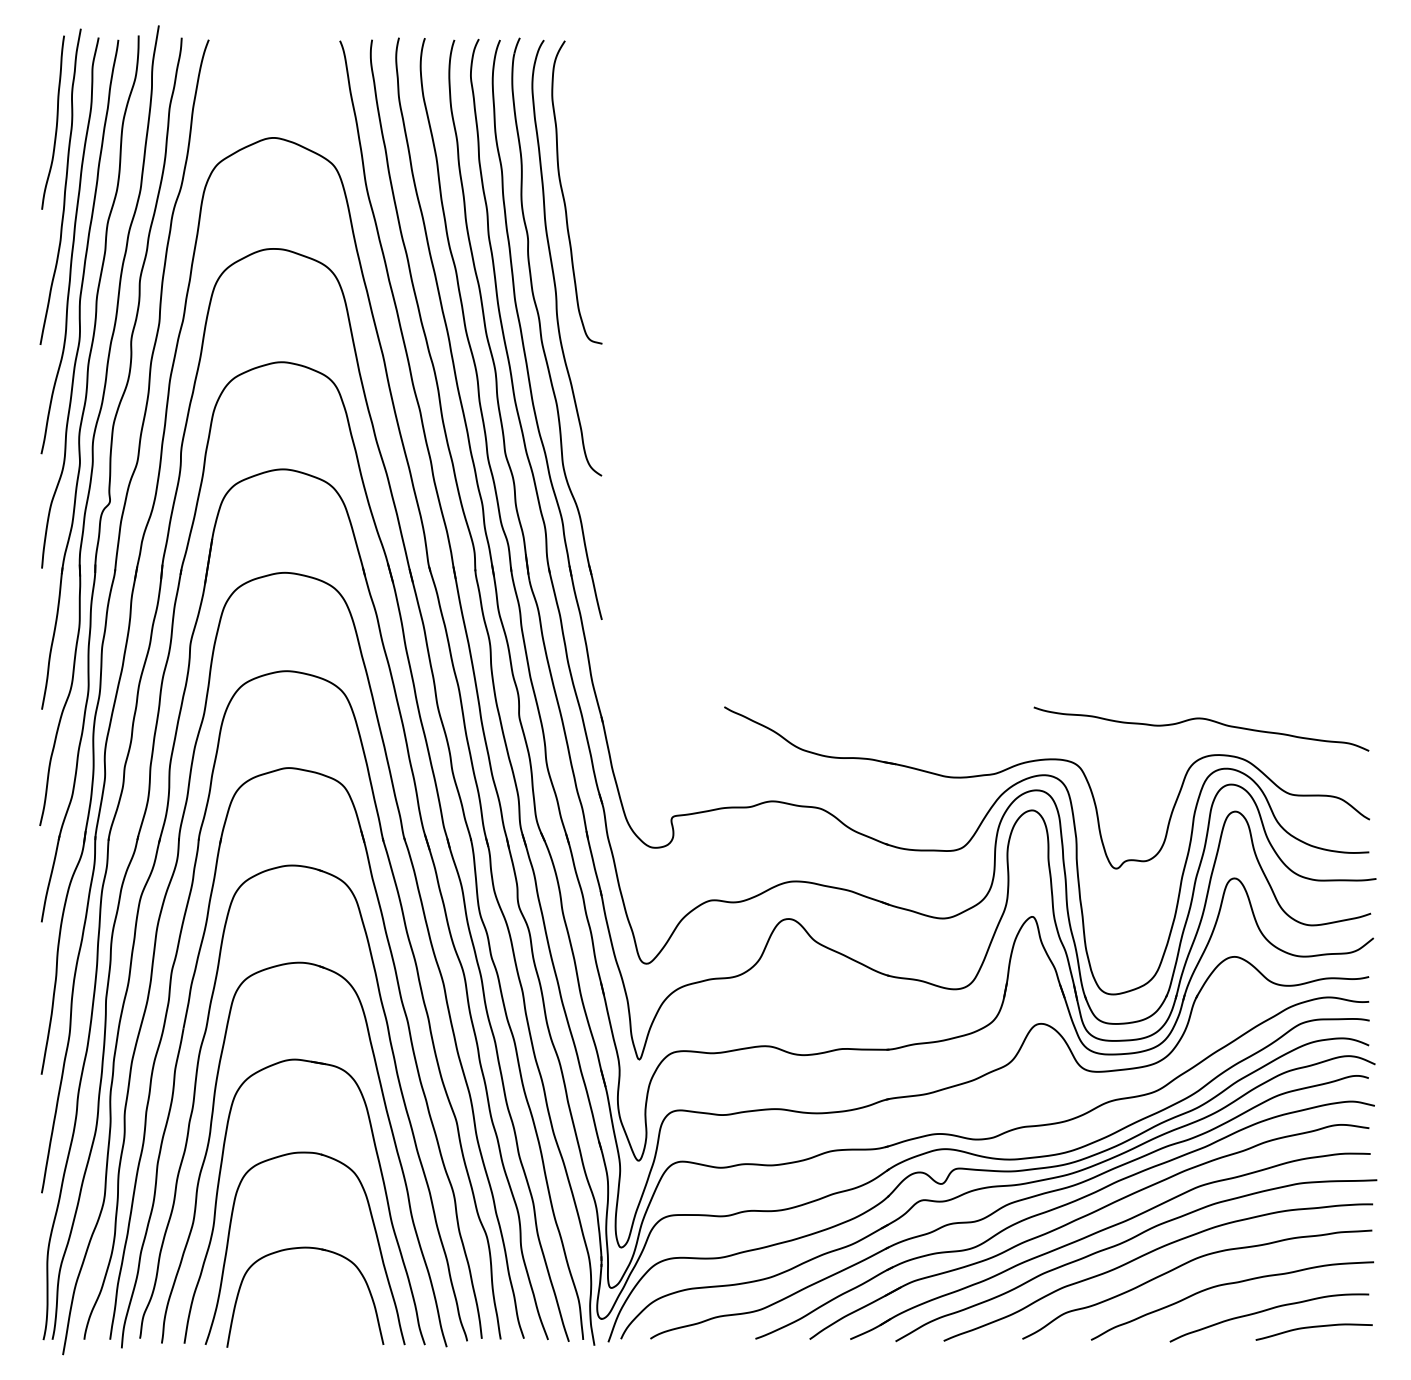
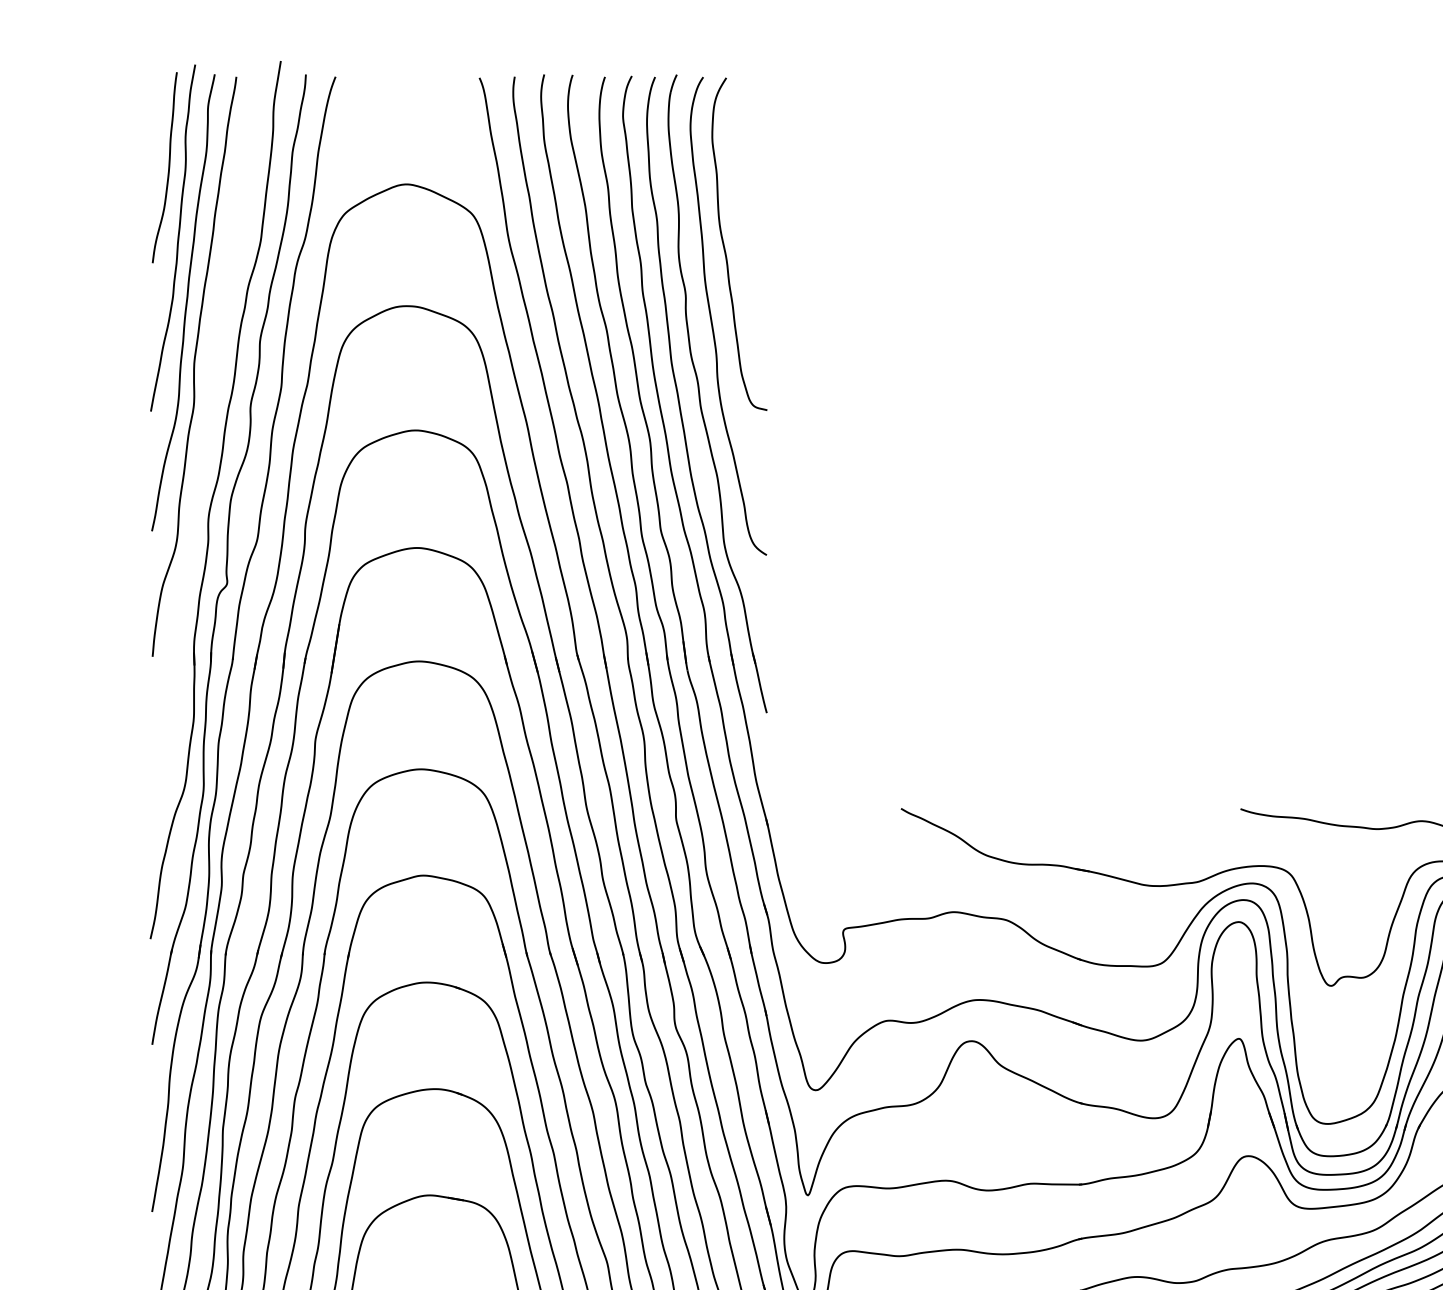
part: (90, 372) -> (205, 441), removed

